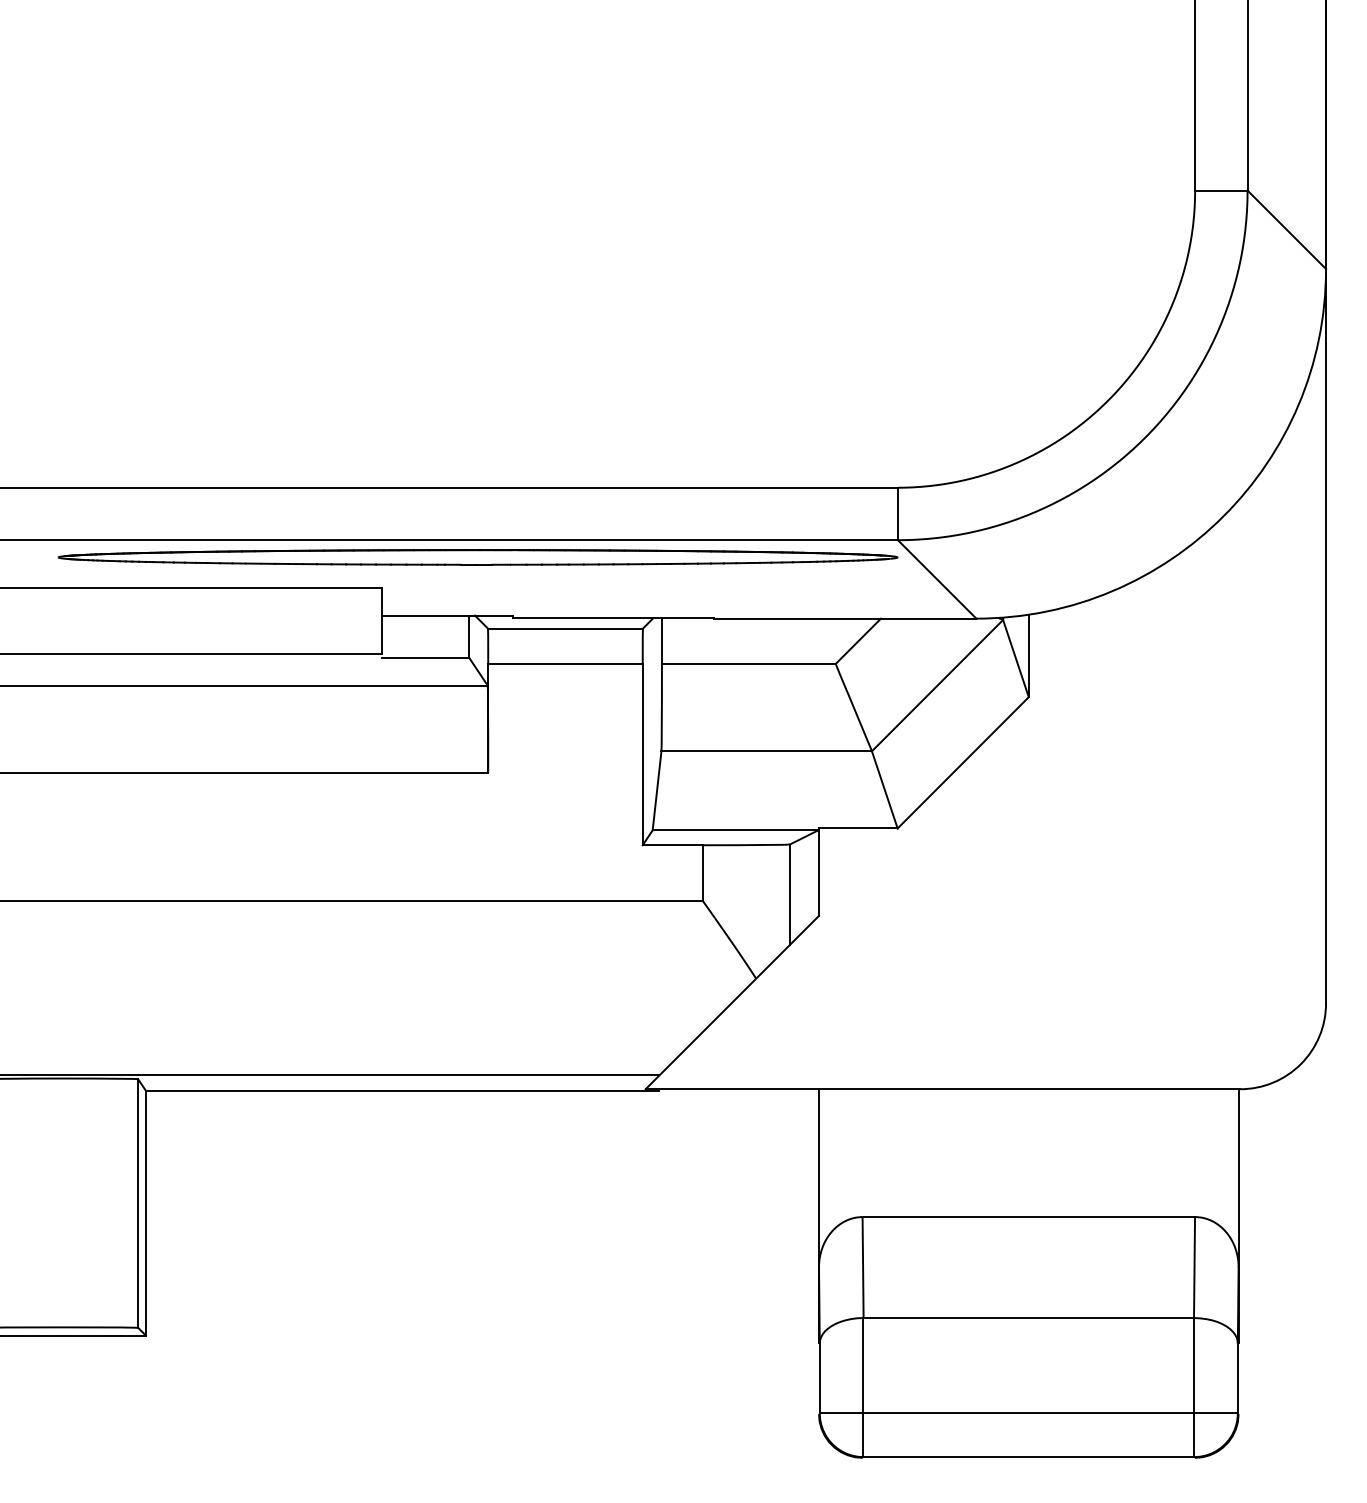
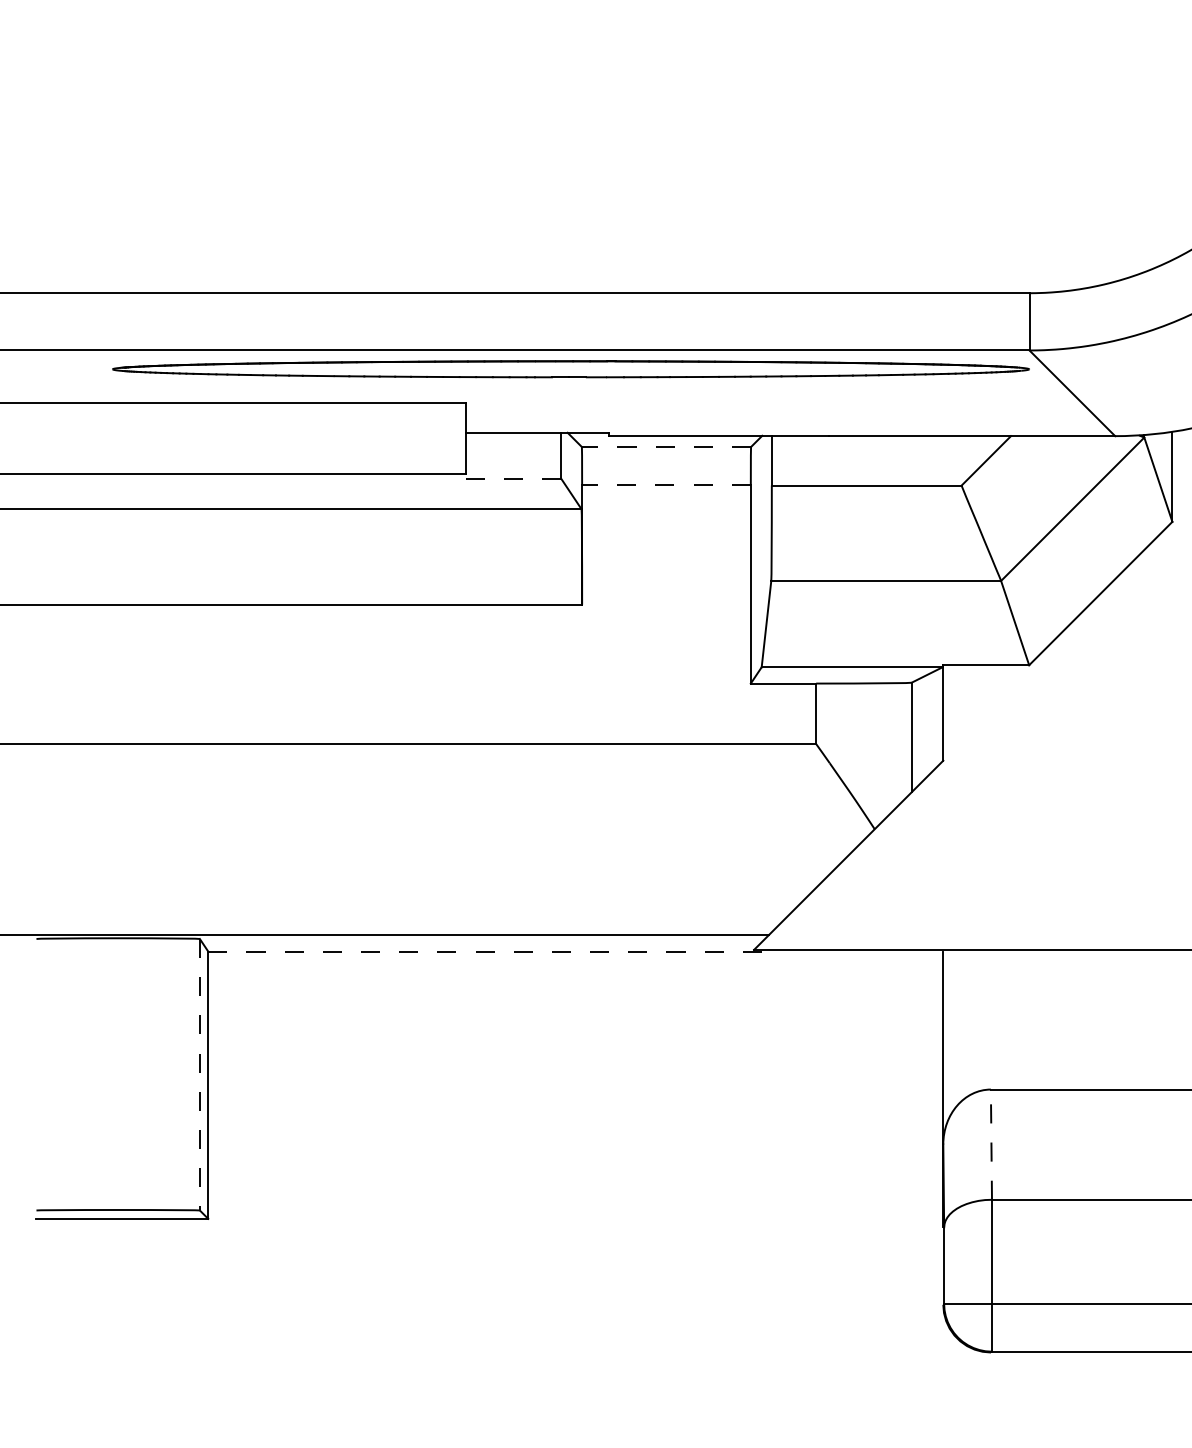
line: (564, 628) -> (665, 446), solid -> dashed
line: (425, 657) -> (513, 478), solid -> dashed
line: (564, 663) -> (665, 485), solid -> dashed
line: (402, 1090) -> (488, 951), solid -> dashed
line: (138, 1203) -> (200, 1074), solid -> dashed
line: (863, 1267) -> (991, 1144), solid -> dashed

